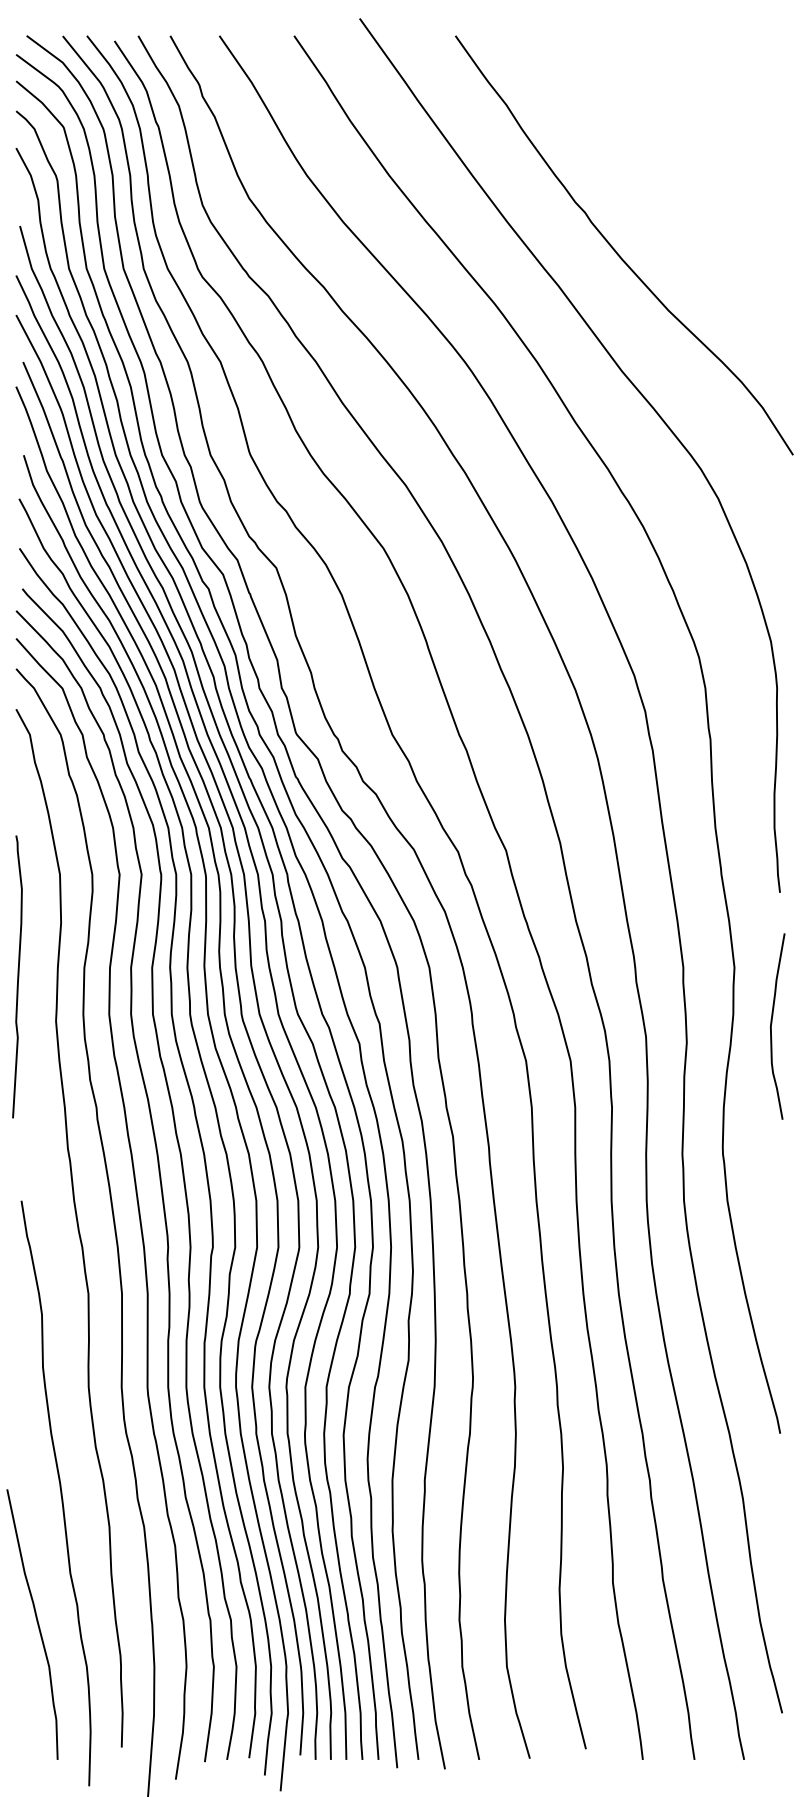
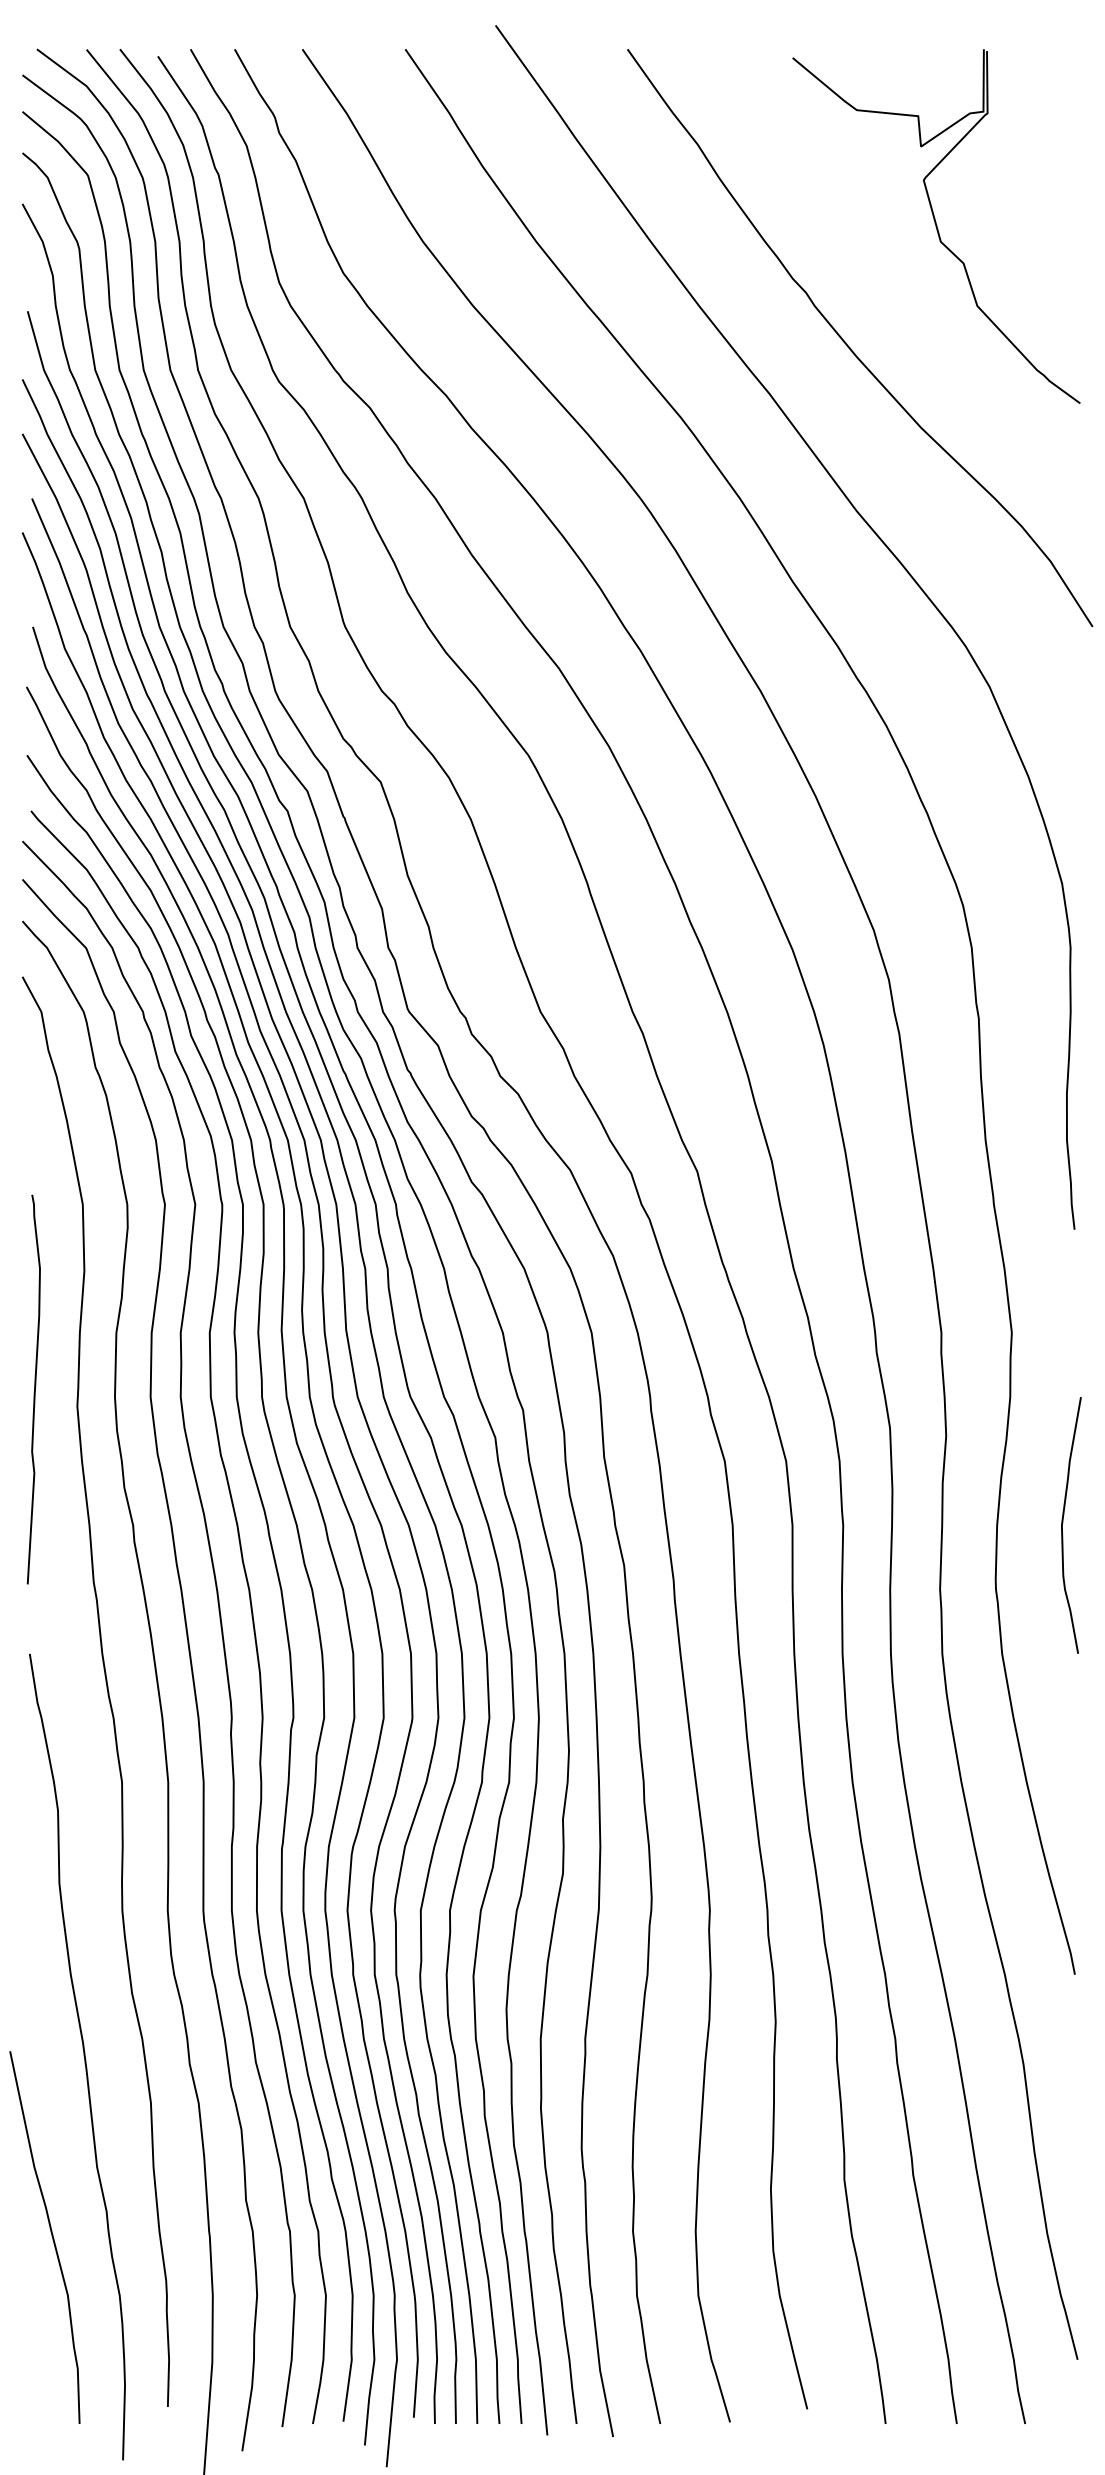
part: (679, 164) -> (936, 226), added
curve: (17, 976) -> (33, 1389), moved
curve: (772, 1023) -> (1064, 1521), moved

